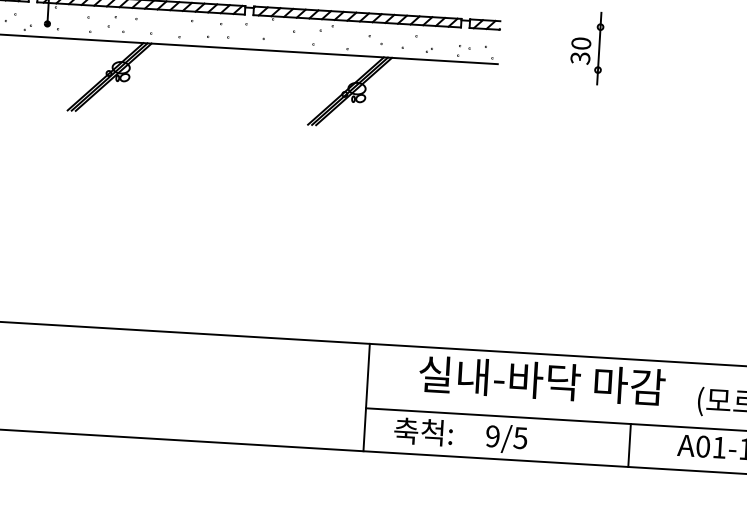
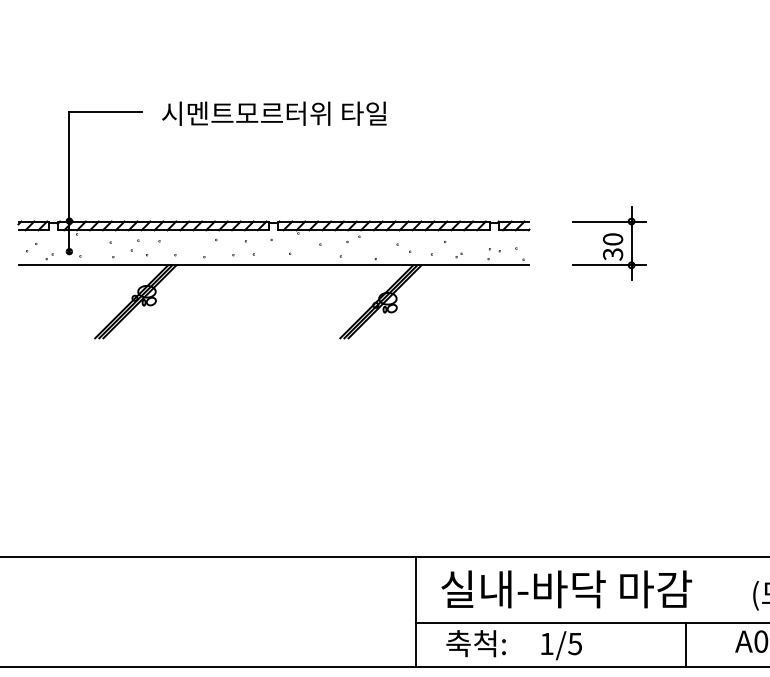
line: (578, 25) -> (609, 221), added
line: (576, 68) -> (609, 265), added
text: (542, 380) -> (566, 589), moved
text: (492, 436) -> (546, 643), 9/5 -> 1/5

